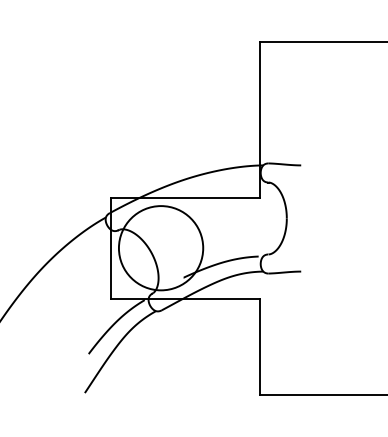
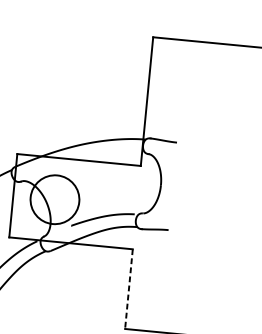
circle: (160, 248) -> (54, 199), size x0.7
line: (260, 347) -> (129, 289), solid -> dashed

